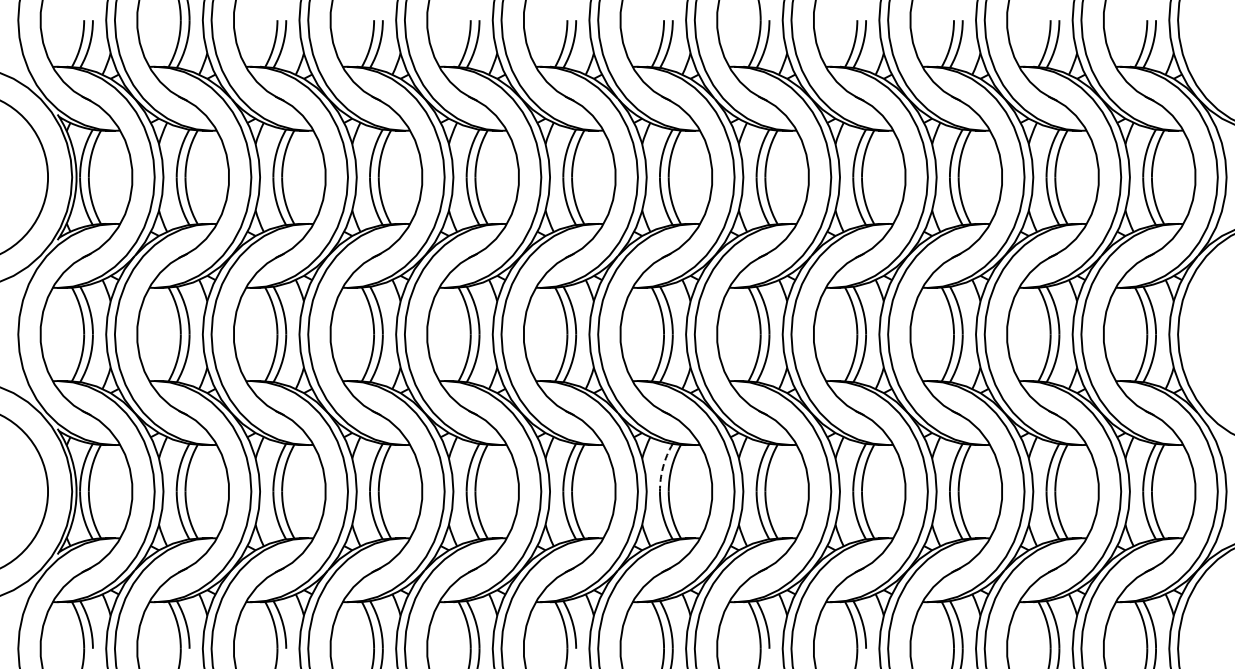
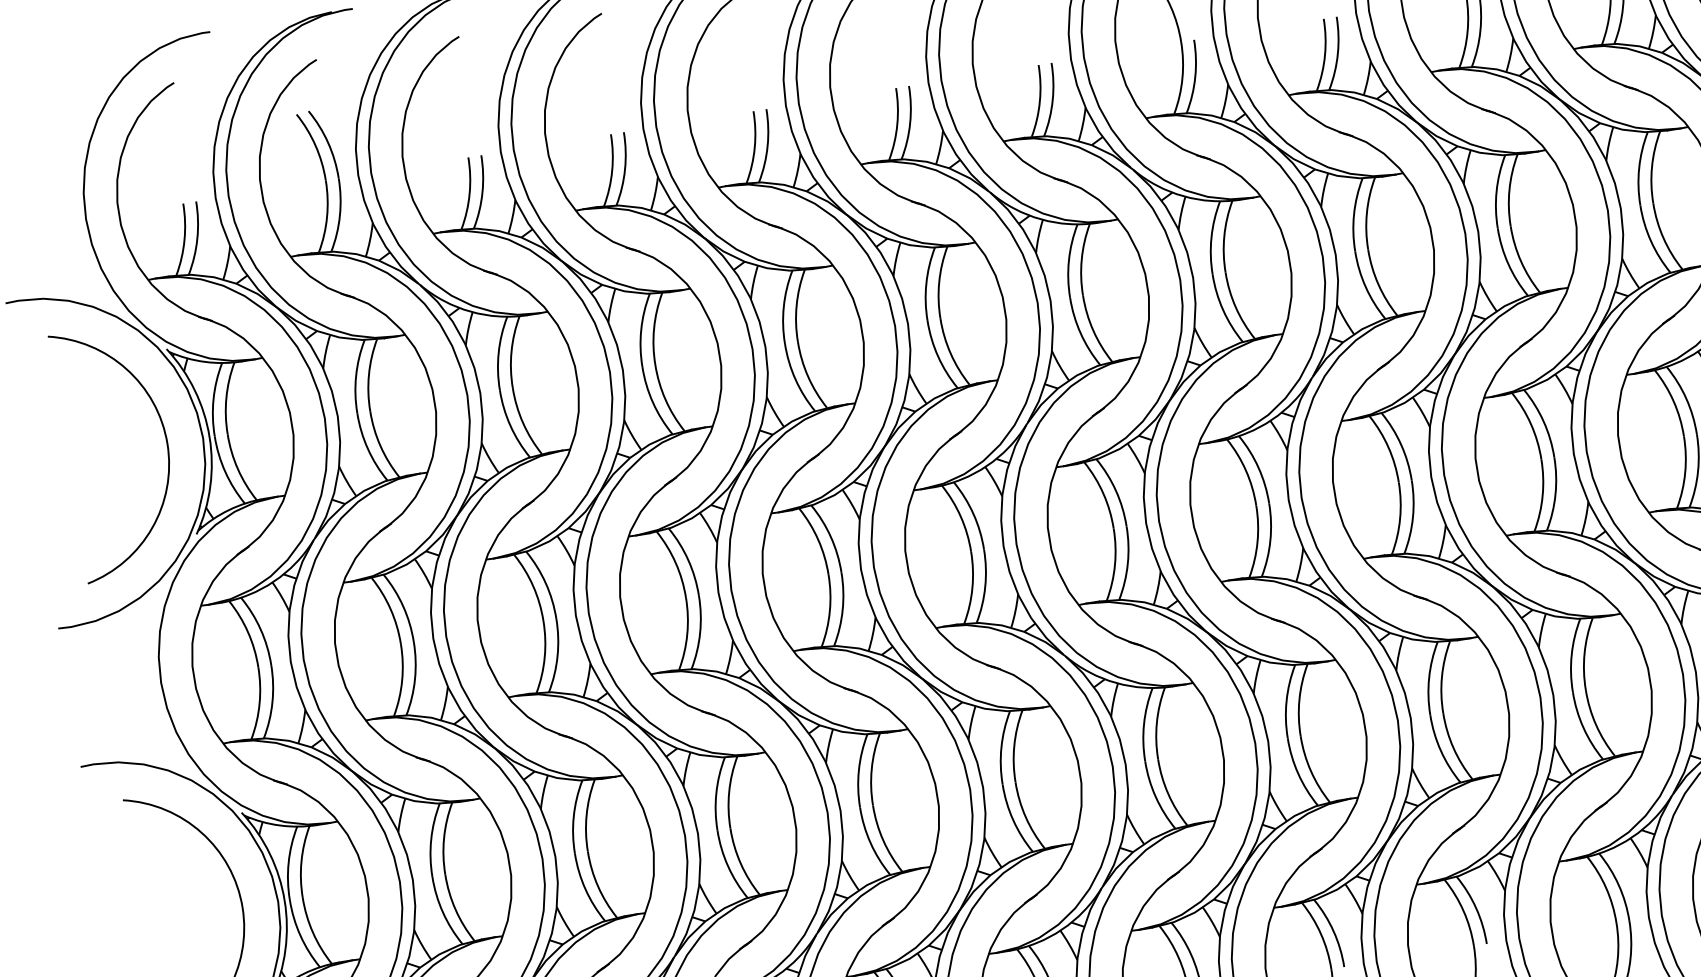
arc: (663, 466) -> (1144, 723), dashed -> solid

